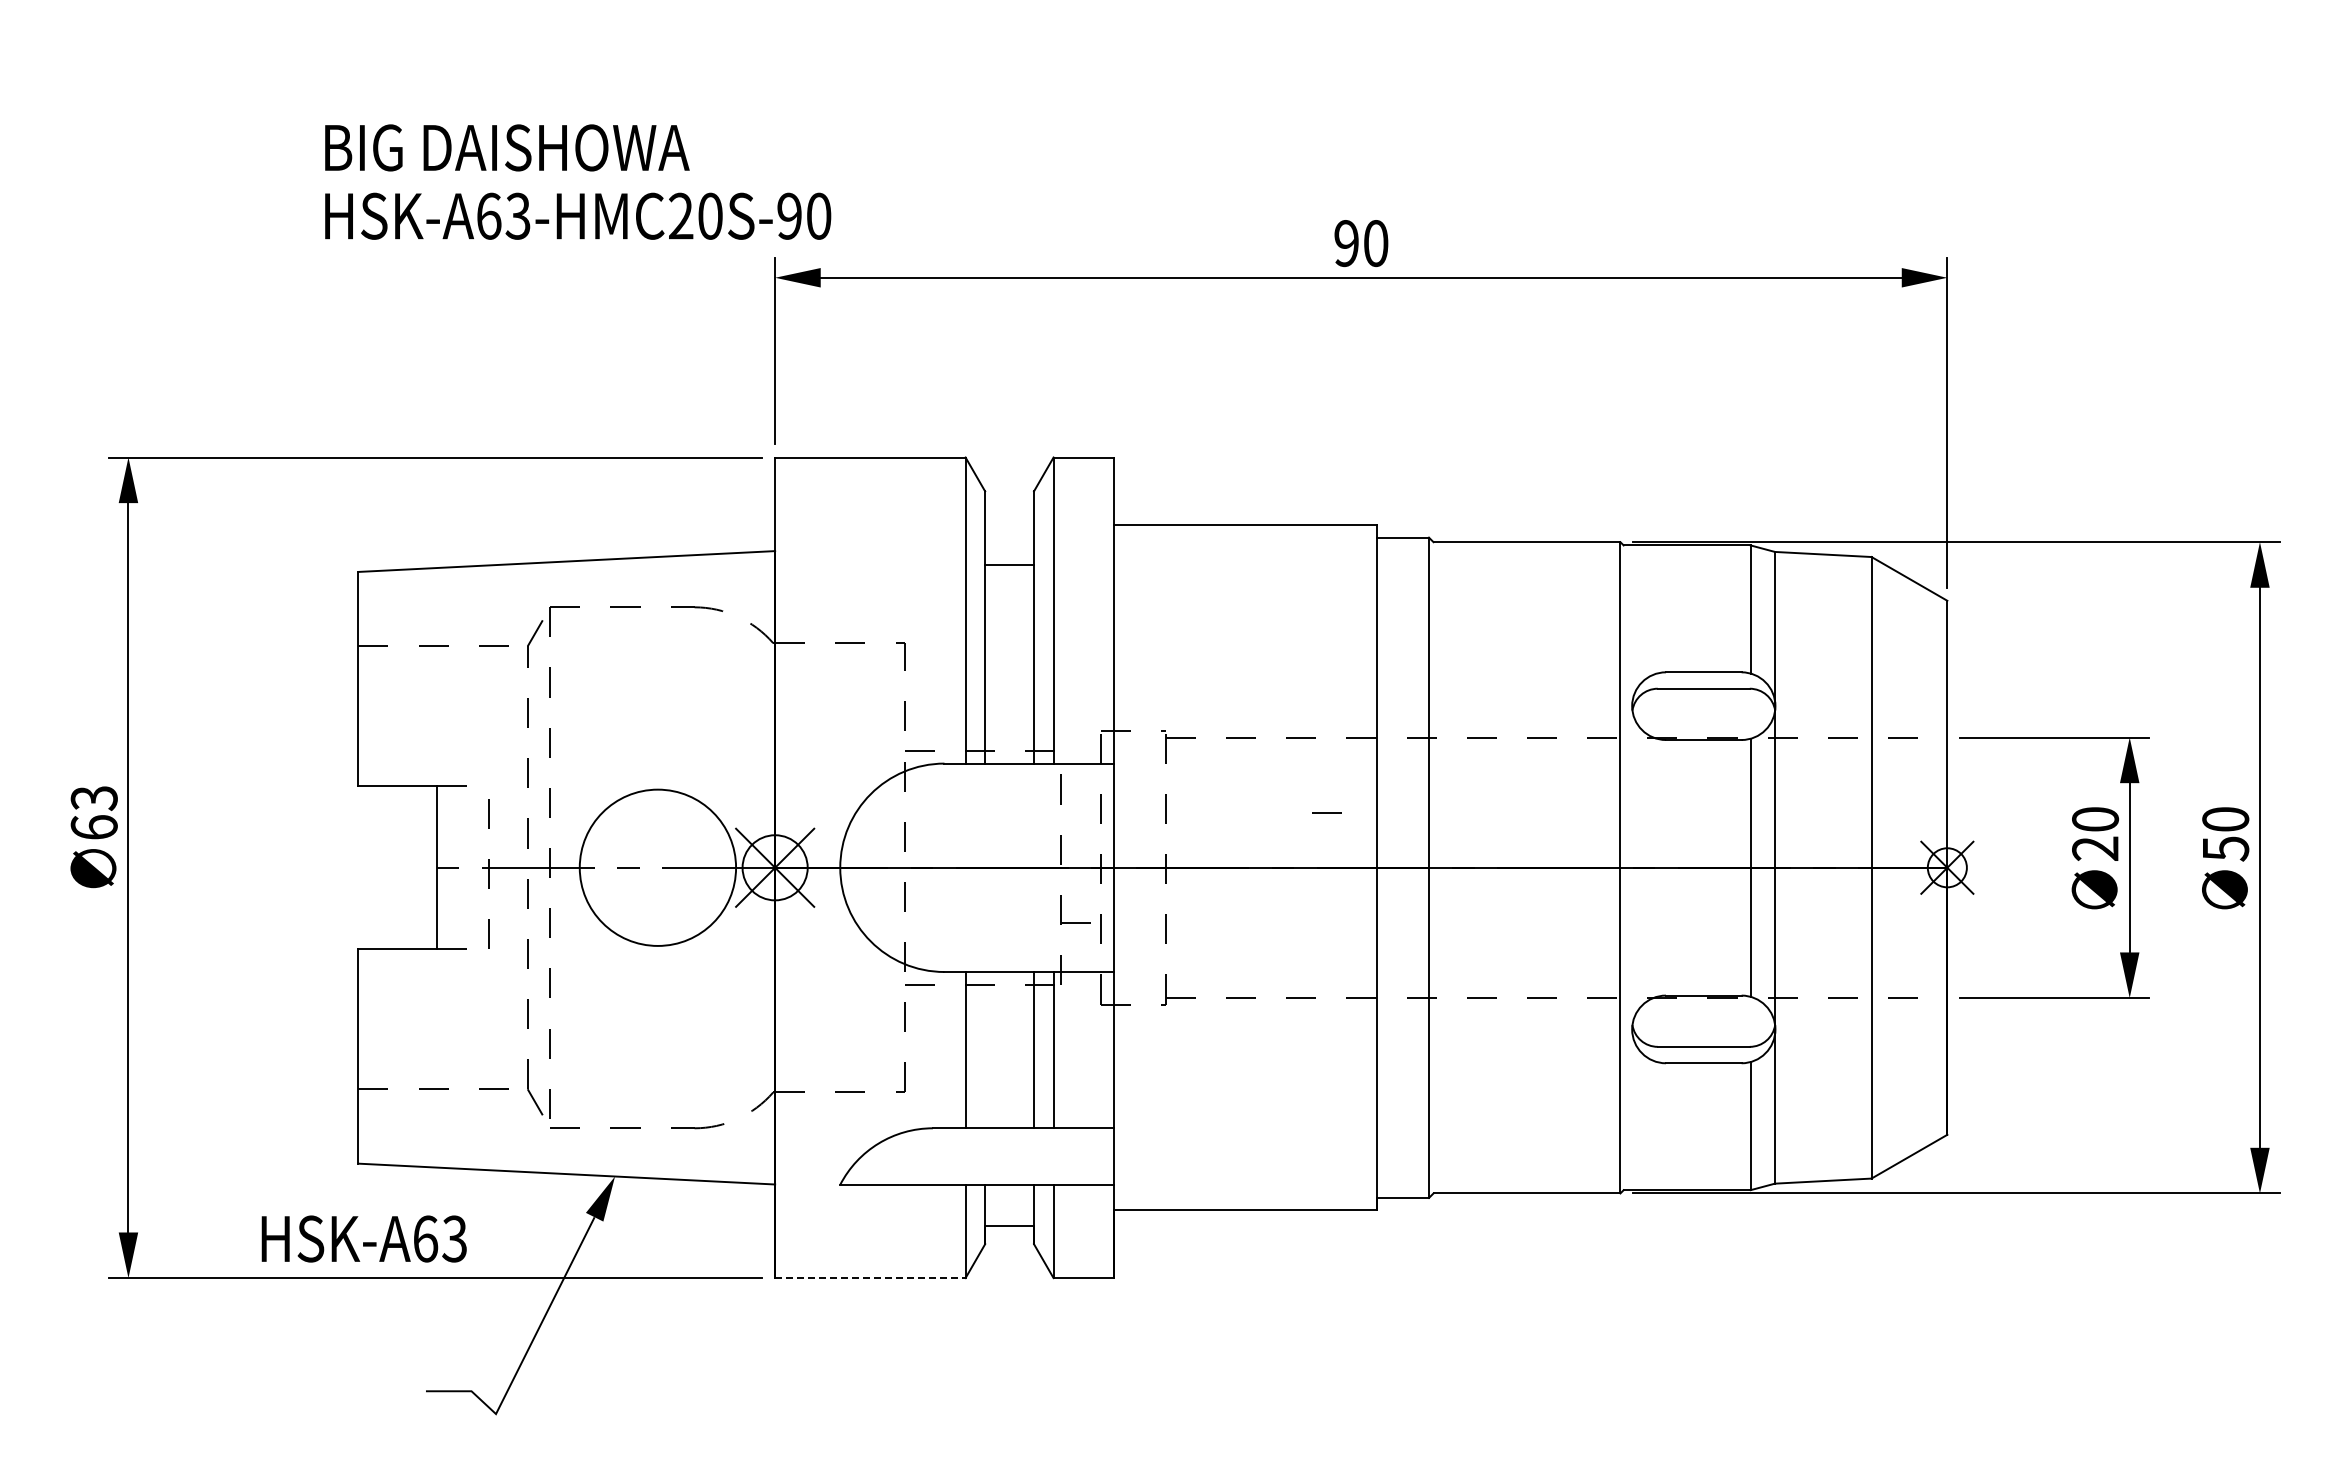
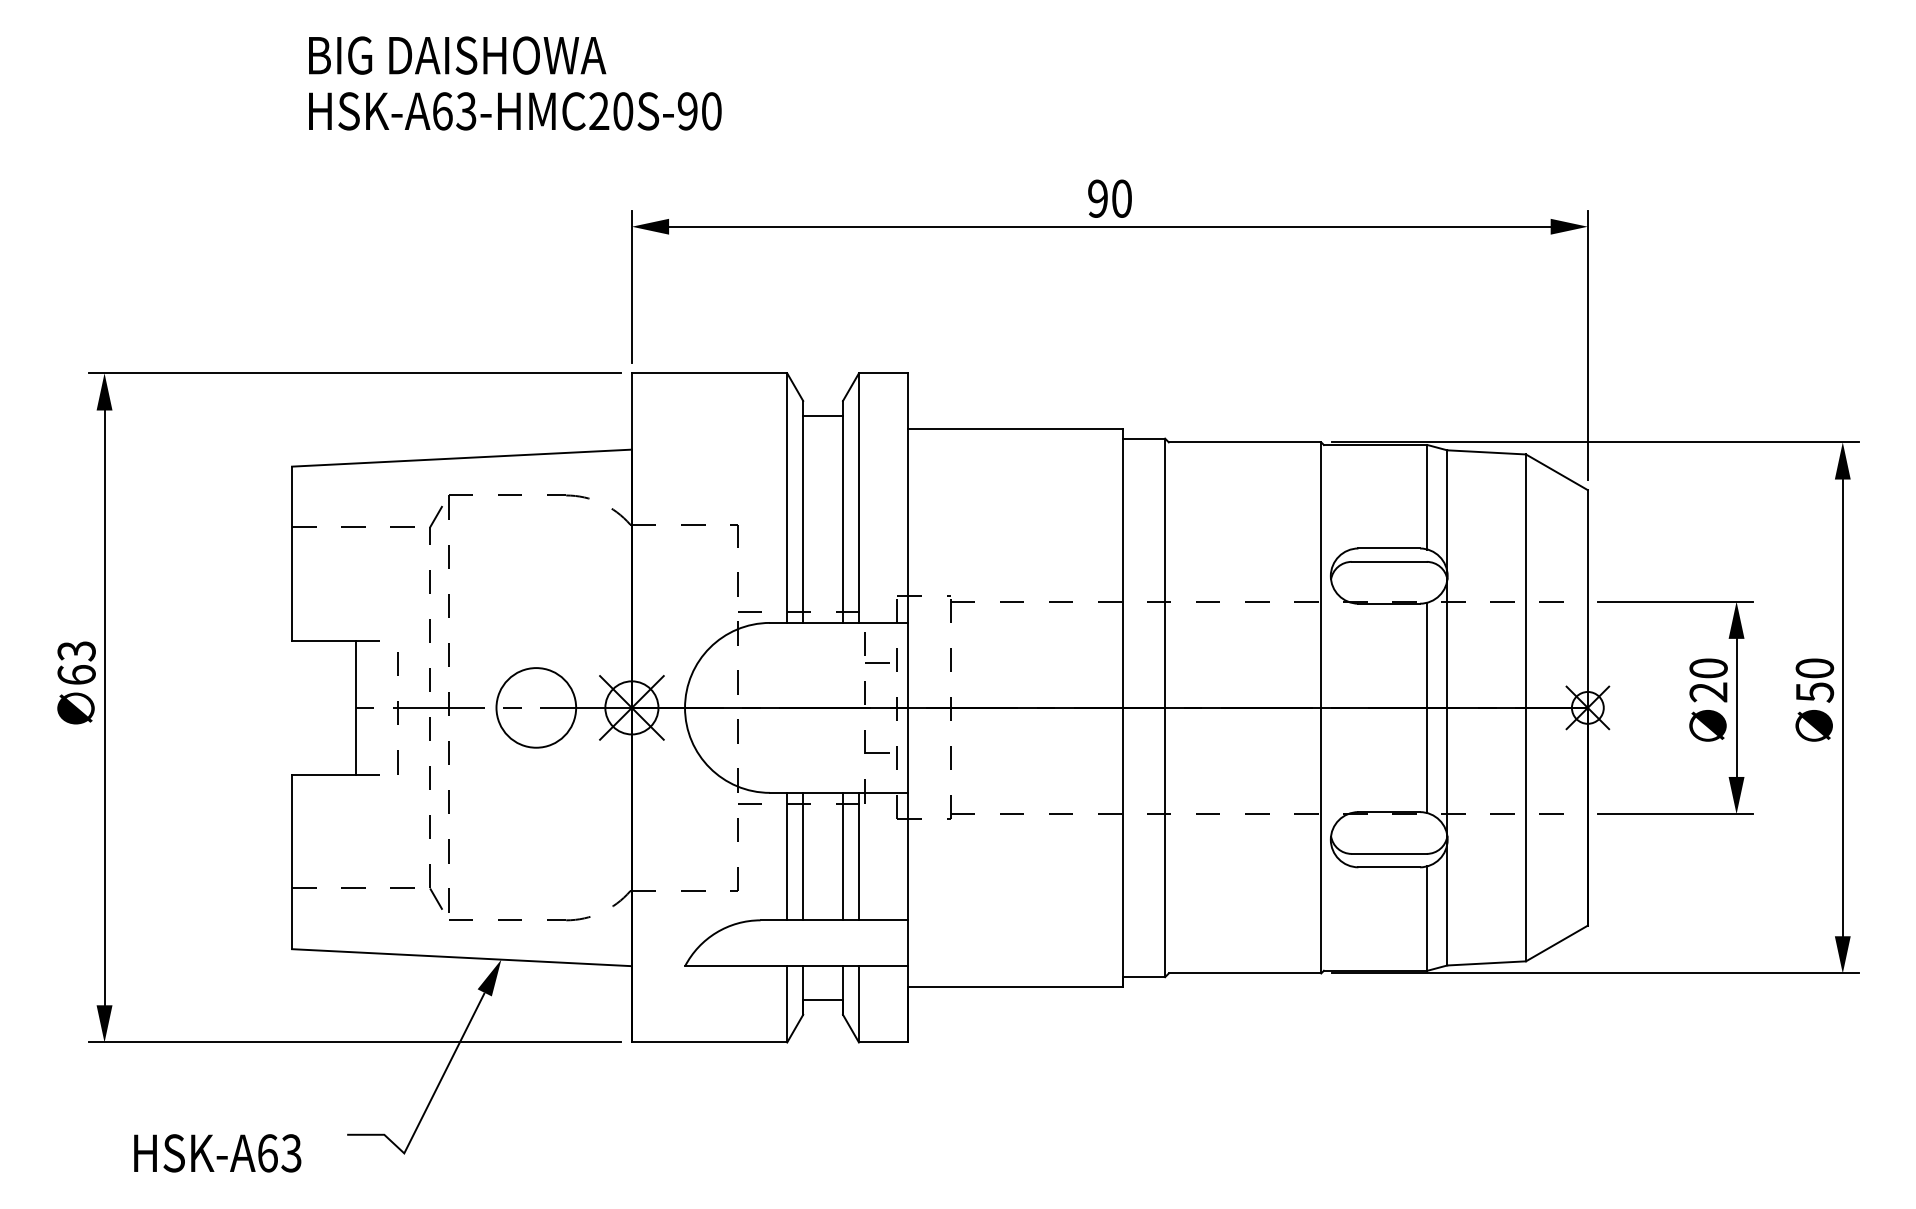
text: (578, 181) -> (515, 82), moved
line: (1009, 564) -> (823, 415), moved
line: (1326, 812) -> (876, 662), moved
circle: (657, 867) -> (535, 707), size x0.62
line: (985, 1050) -> (803, 856), added
text: (363, 1238) -> (217, 1152), moved
line: (870, 1278) -> (709, 1042), dashed -> solid

